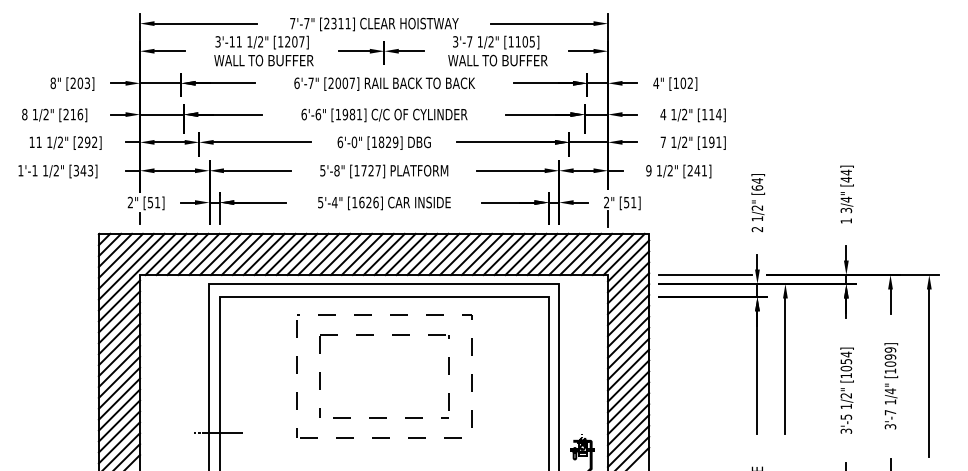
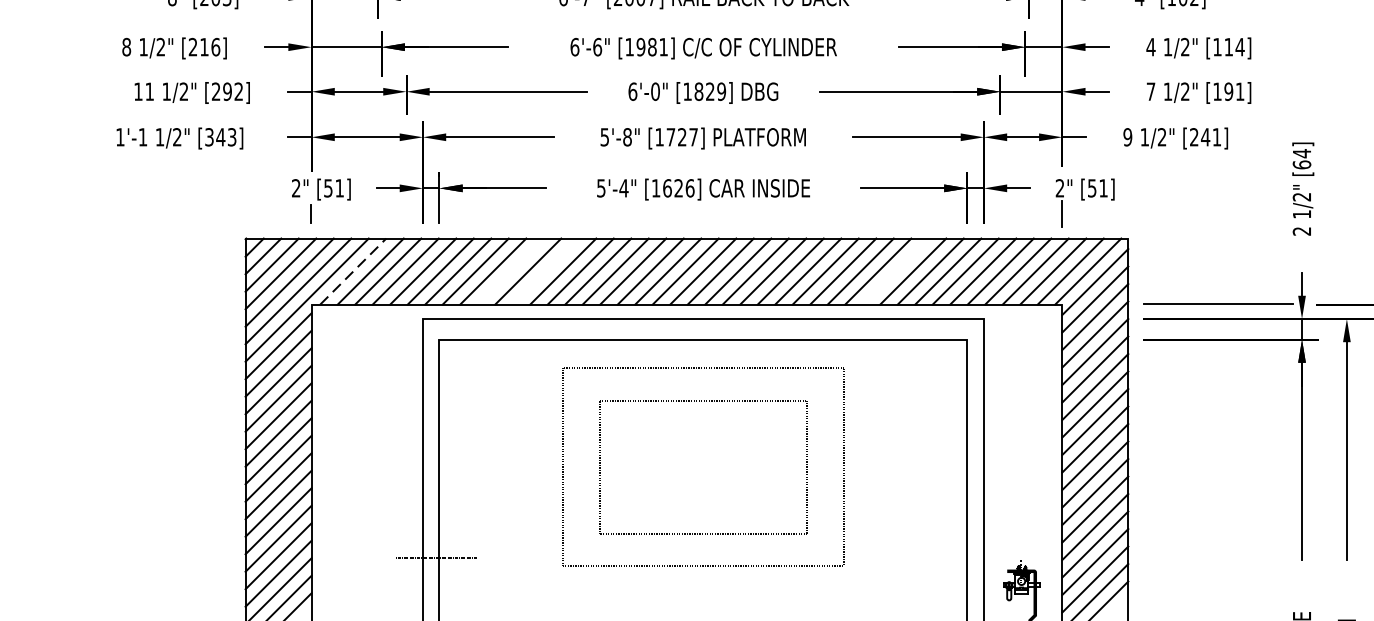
line: (166, 254) -> (354, 271), solid -> dashed
line: (263, 254) -> (509, 271), removed
line: (285, 254) -> (544, 271), removed
line: (503, 254) -> (894, 271), removed

